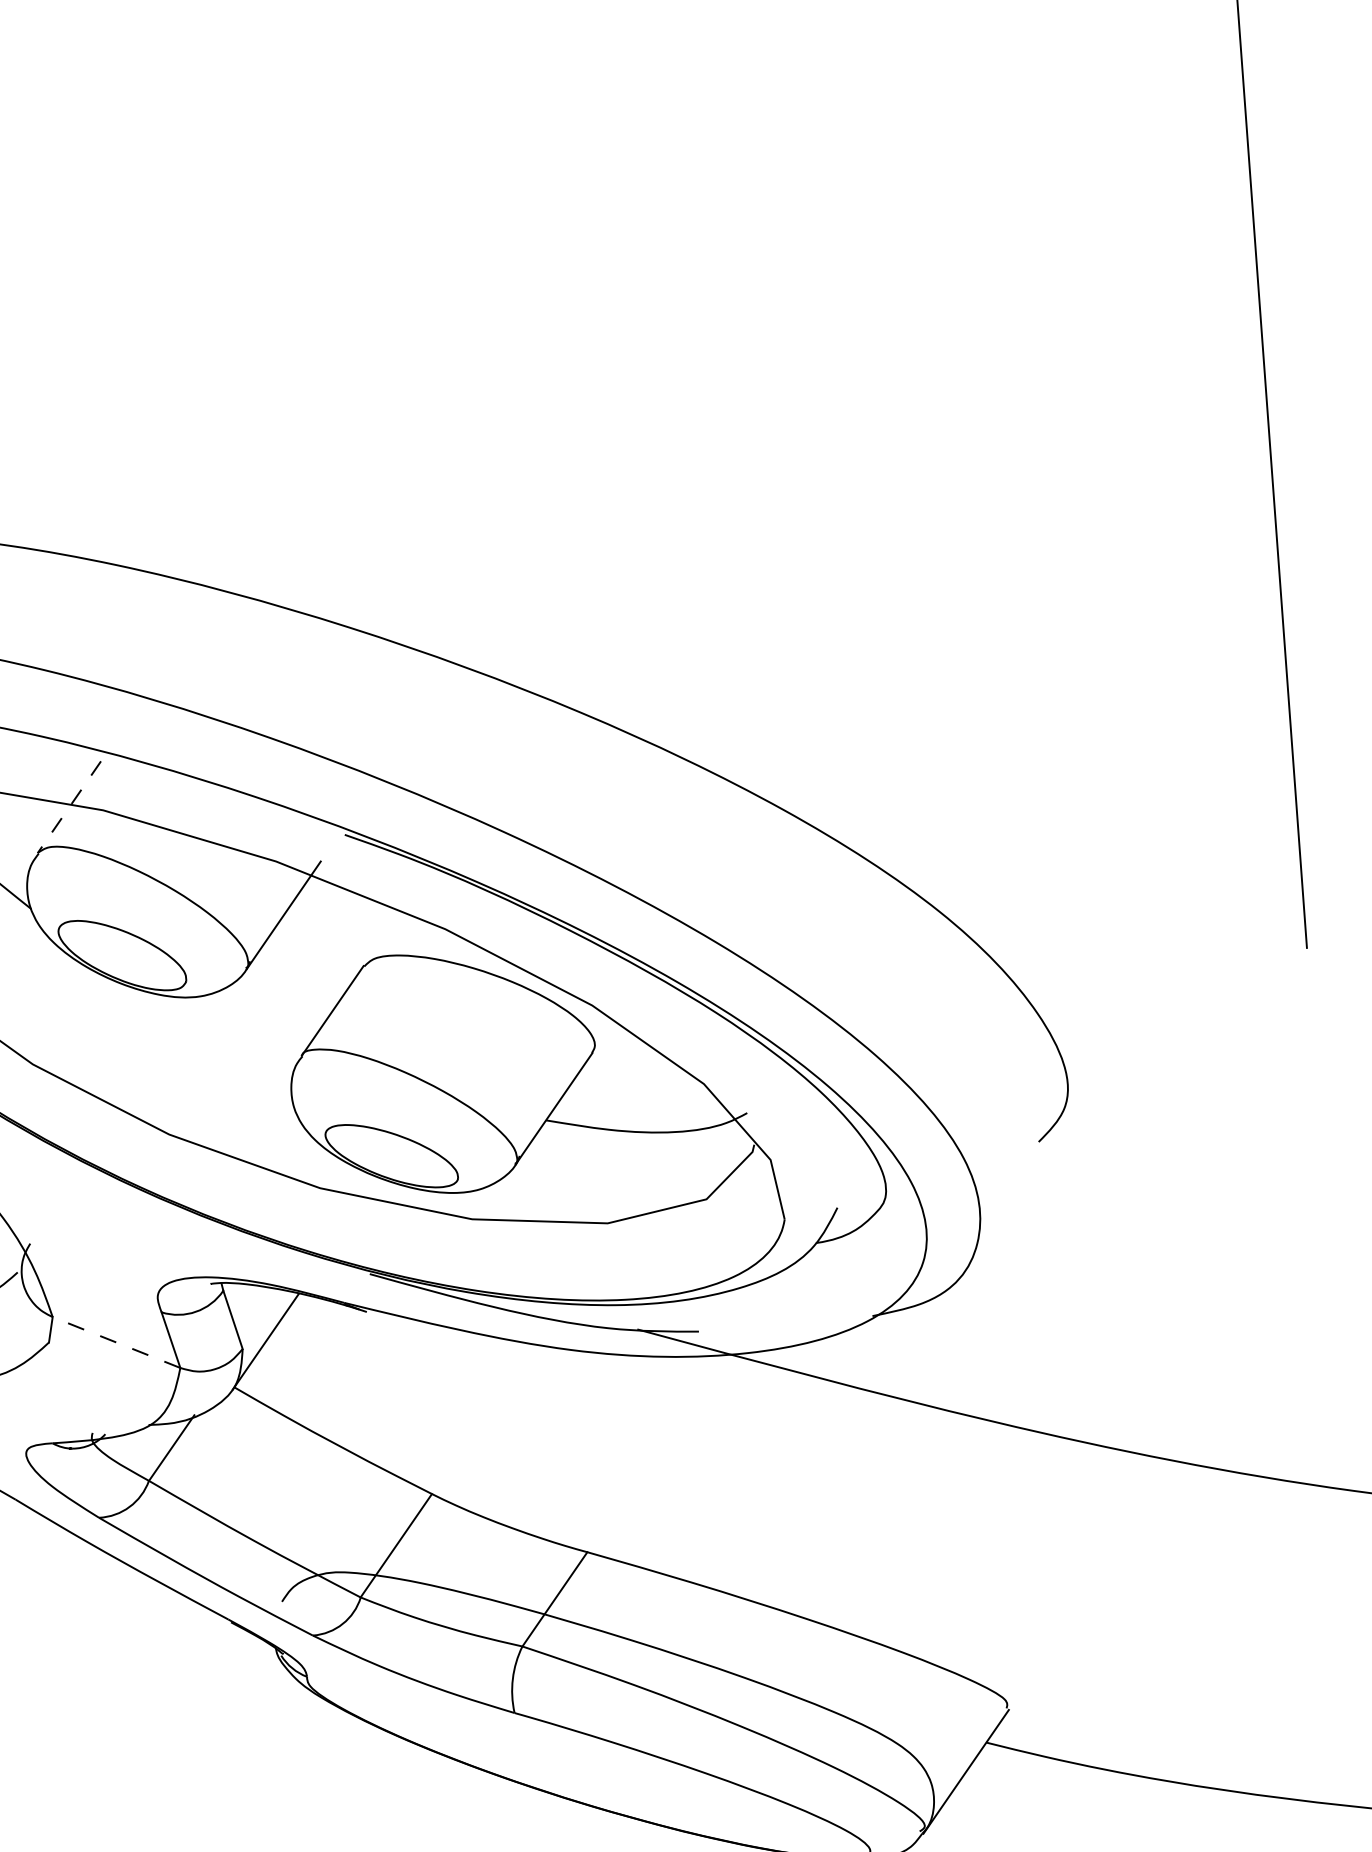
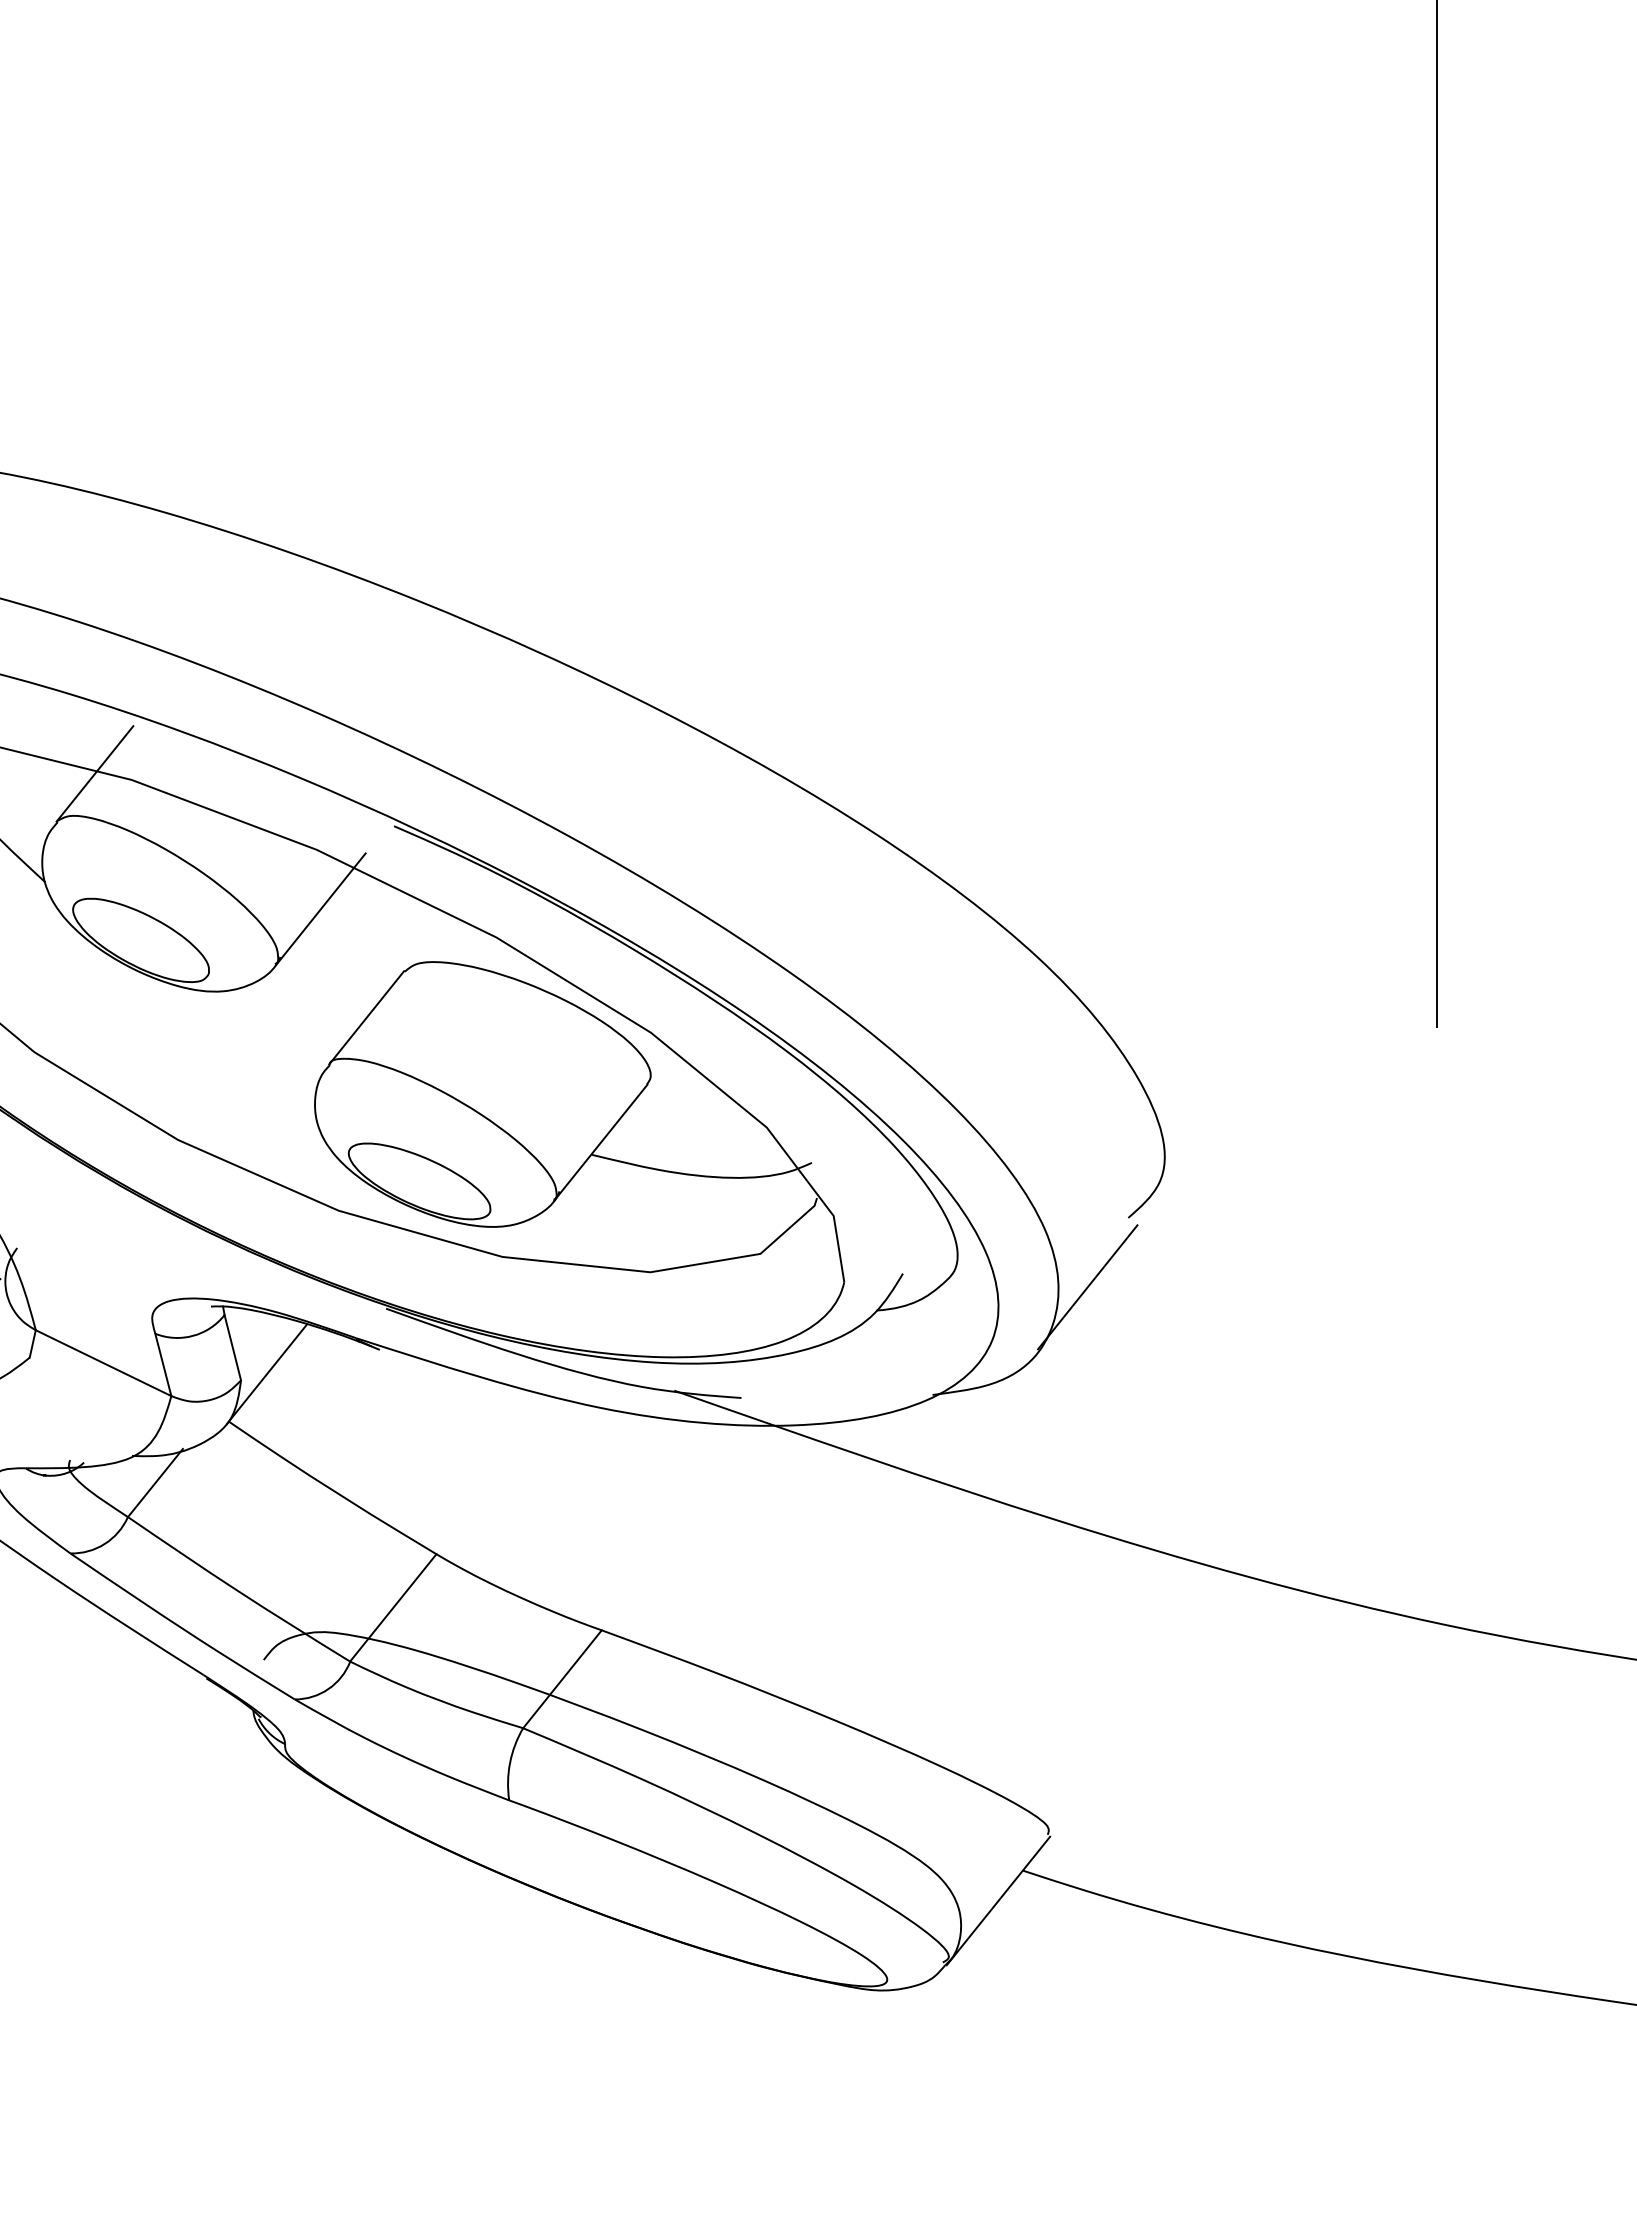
line: (68, 807) -> (94, 774), dashed -> solid
line: (1006, 1208) -> (1087, 1287), added
line: (116, 1341) -> (103, 1362), dashed -> solid

